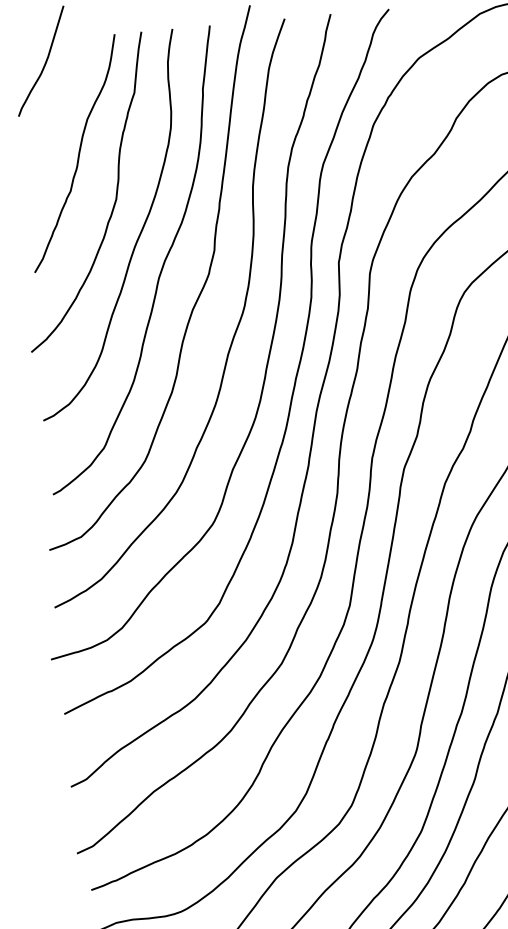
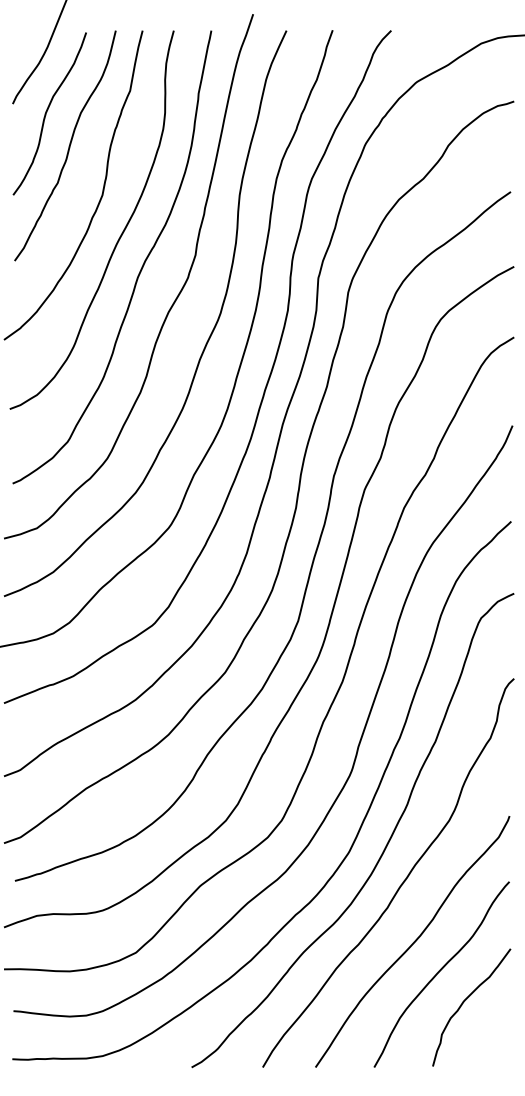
curve: (54, 121) -> (47, 112), added

